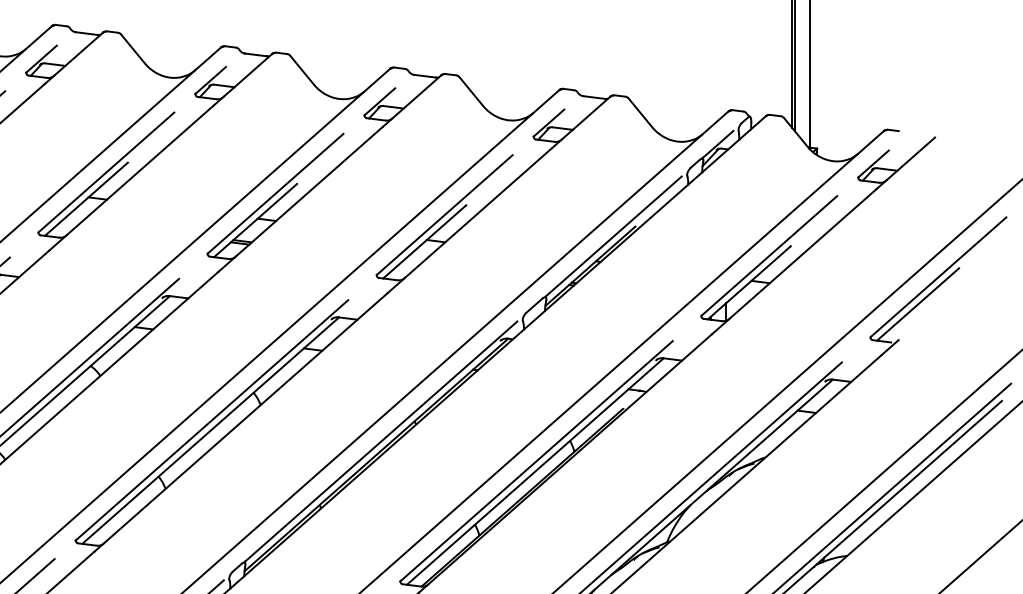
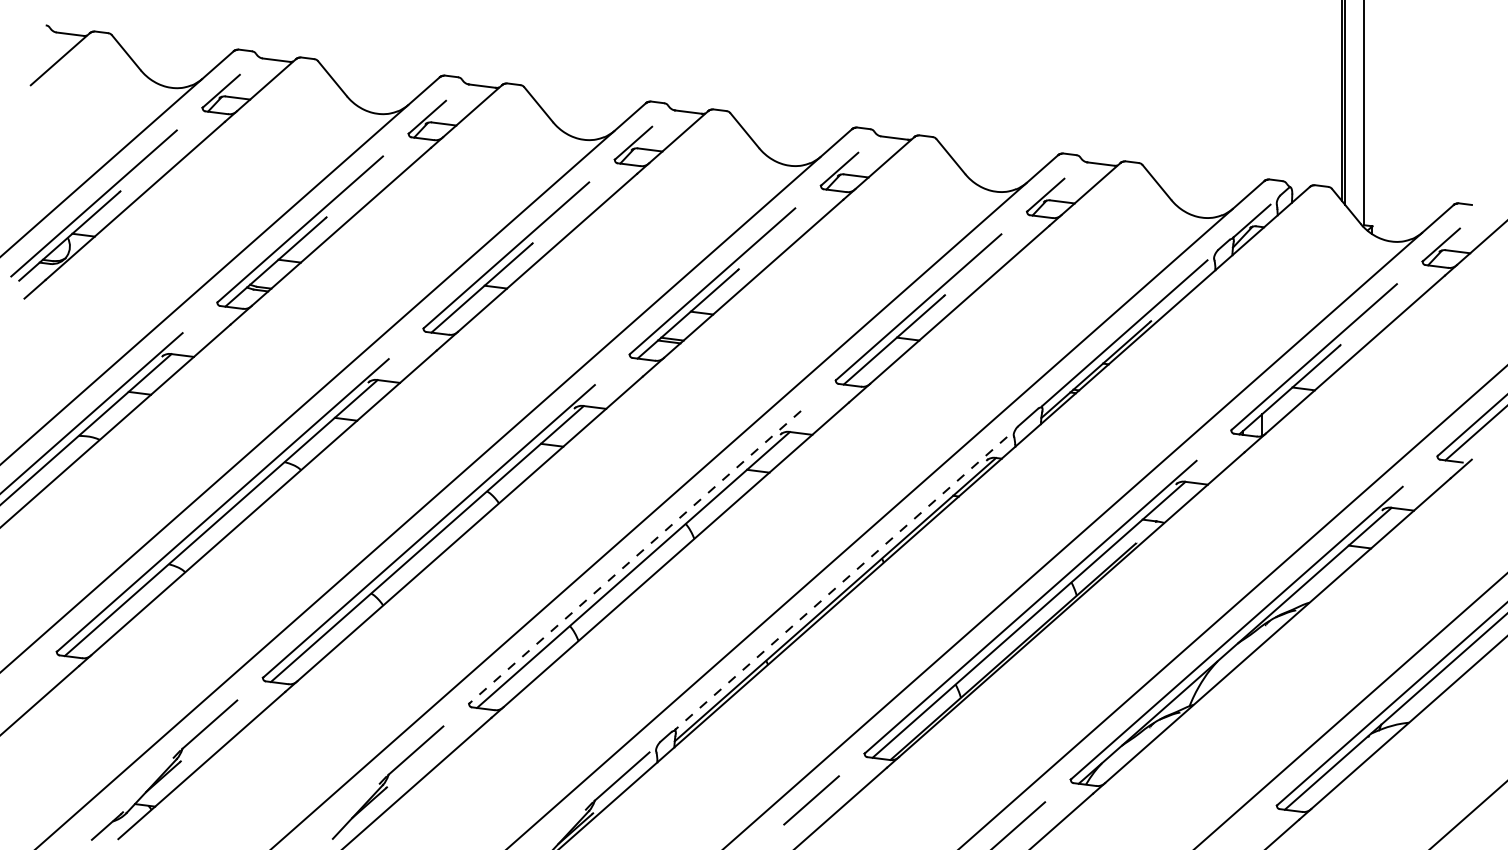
line: (211, 420) -> (634, 557), solid -> dashed
line: (380, 441) -> (840, 583), solid -> dashed

